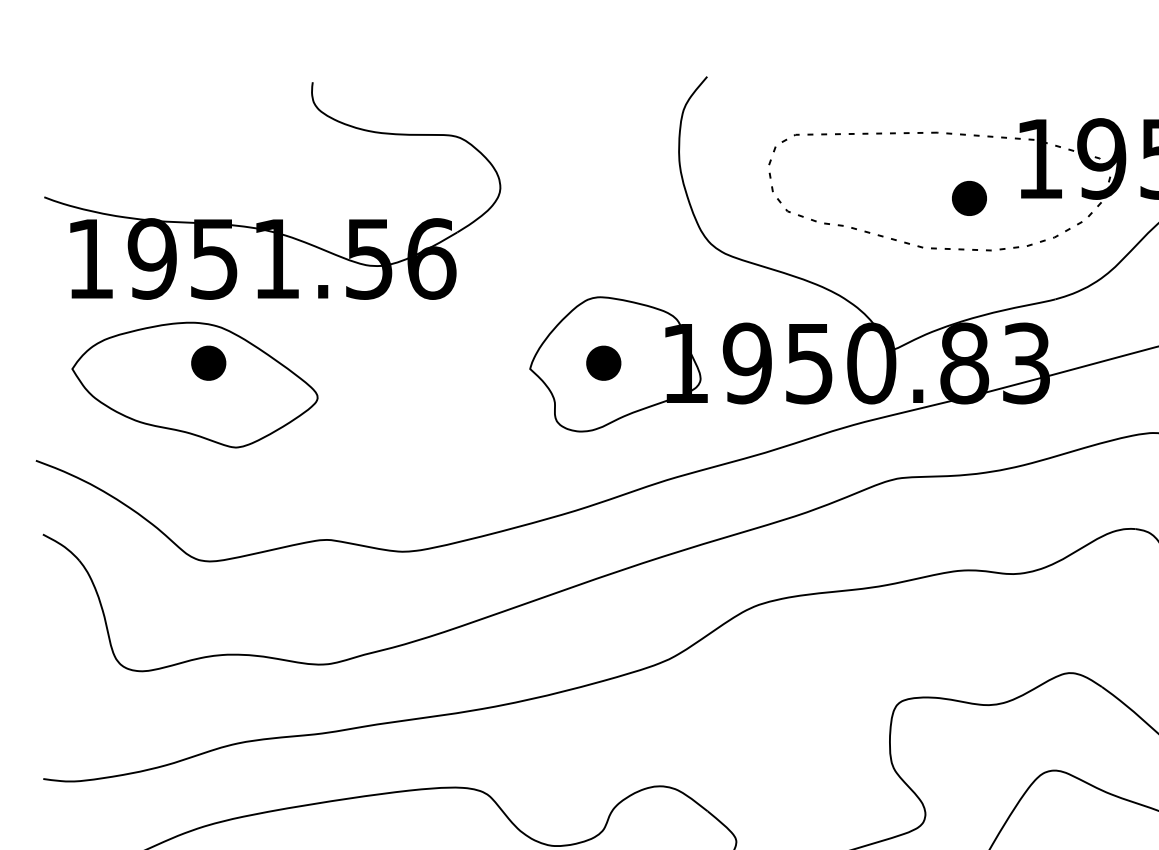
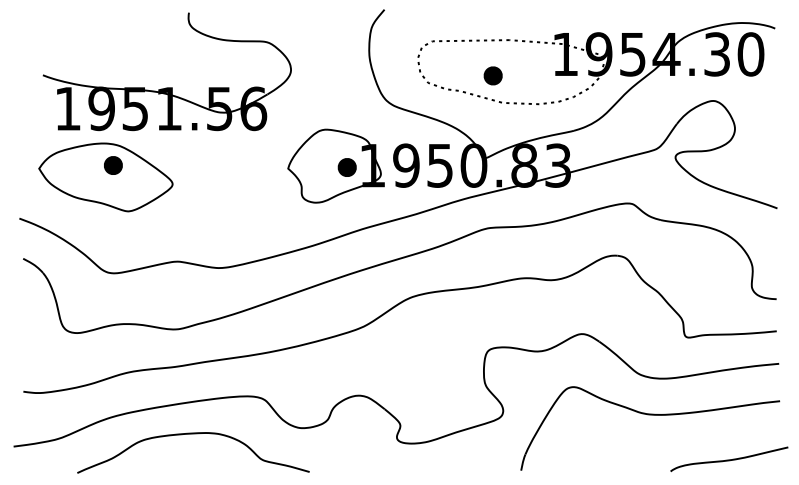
part: (968, 197) -> (492, 75), moved
part: (271, 219) -> (166, 87), moved
part: (602, 363) -> (346, 167), moved

